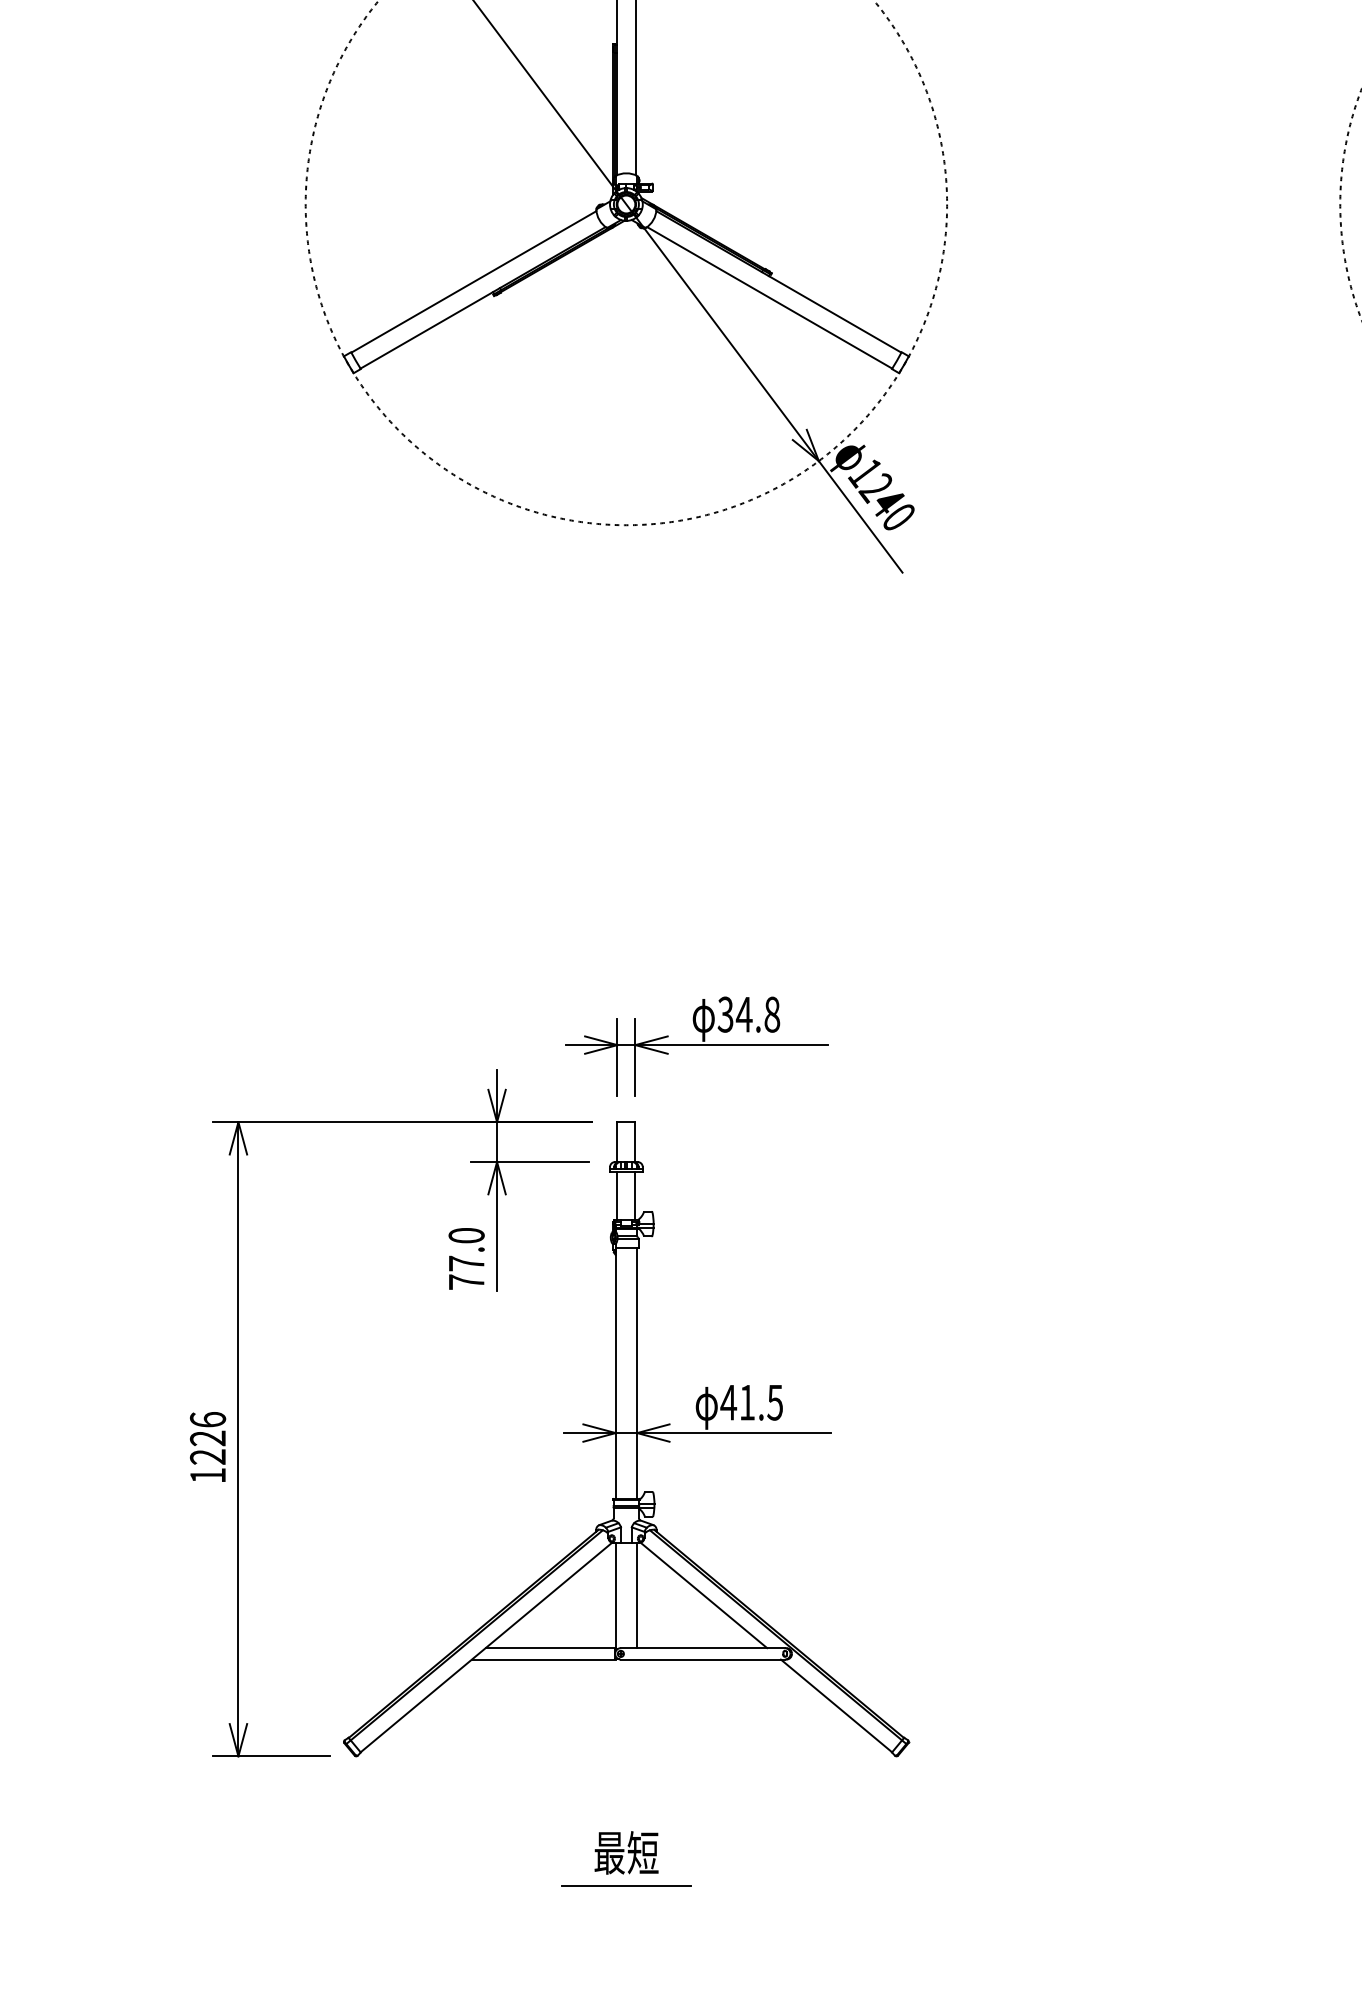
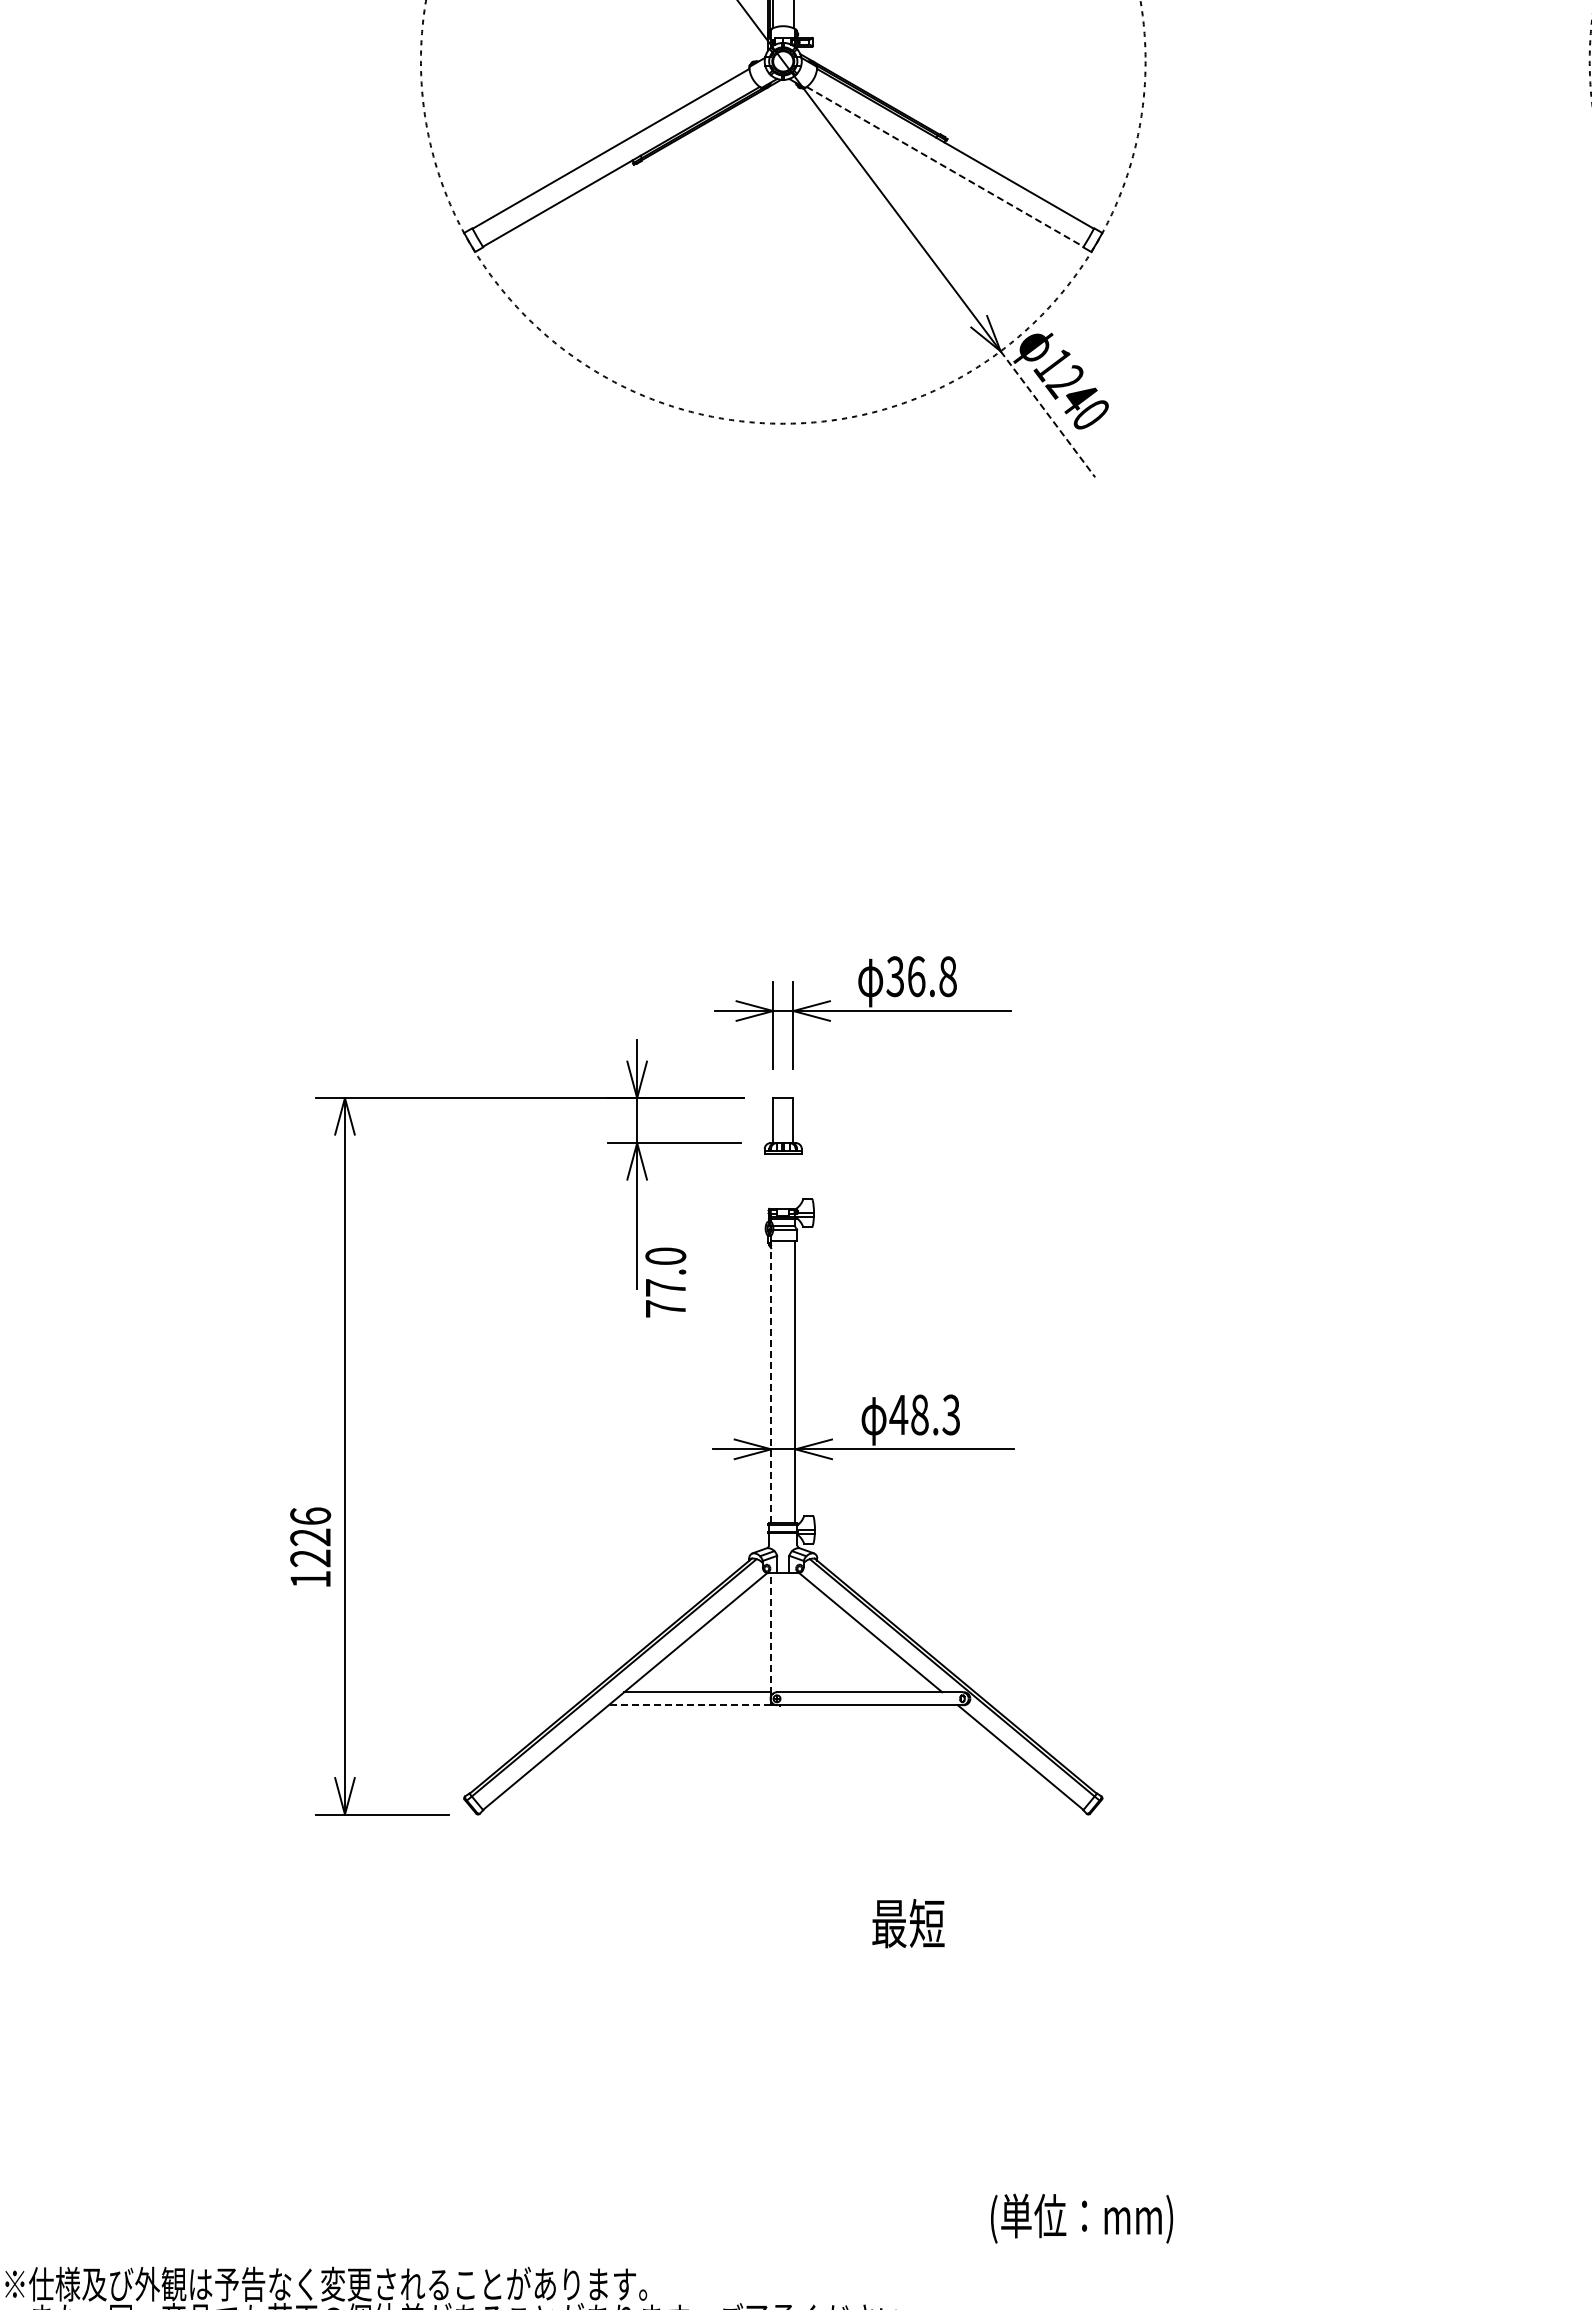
line: (770, 297) -> (945, 166), solid -> dashed
line: (860, 517) -> (1047, 414), solid -> dashed
text: (743, 1014) -> (915, 976), 34.8 -> 36.8
line: (617, 1195) -> (773, 1181), removed
line: (635, 1195) -> (793, 1181), removed
text: (466, 1258) -> (665, 1282), moved
line: (615, 1373) -> (771, 1381), solid -> dashed
text: (761, 1402) -> (935, 1414), 41.5 -> 48.3
text: (207, 1446) -> (310, 1546), moved
line: (615, 1595) -> (771, 1632), solid -> dashed
line: (637, 1595) -> (795, 1632), removed
line: (543, 1659) -> (689, 1705), solid -> dashed
text: (626, 1852) -> (908, 1923), moved
line: (626, 1885) -> (783, 1960), removed

